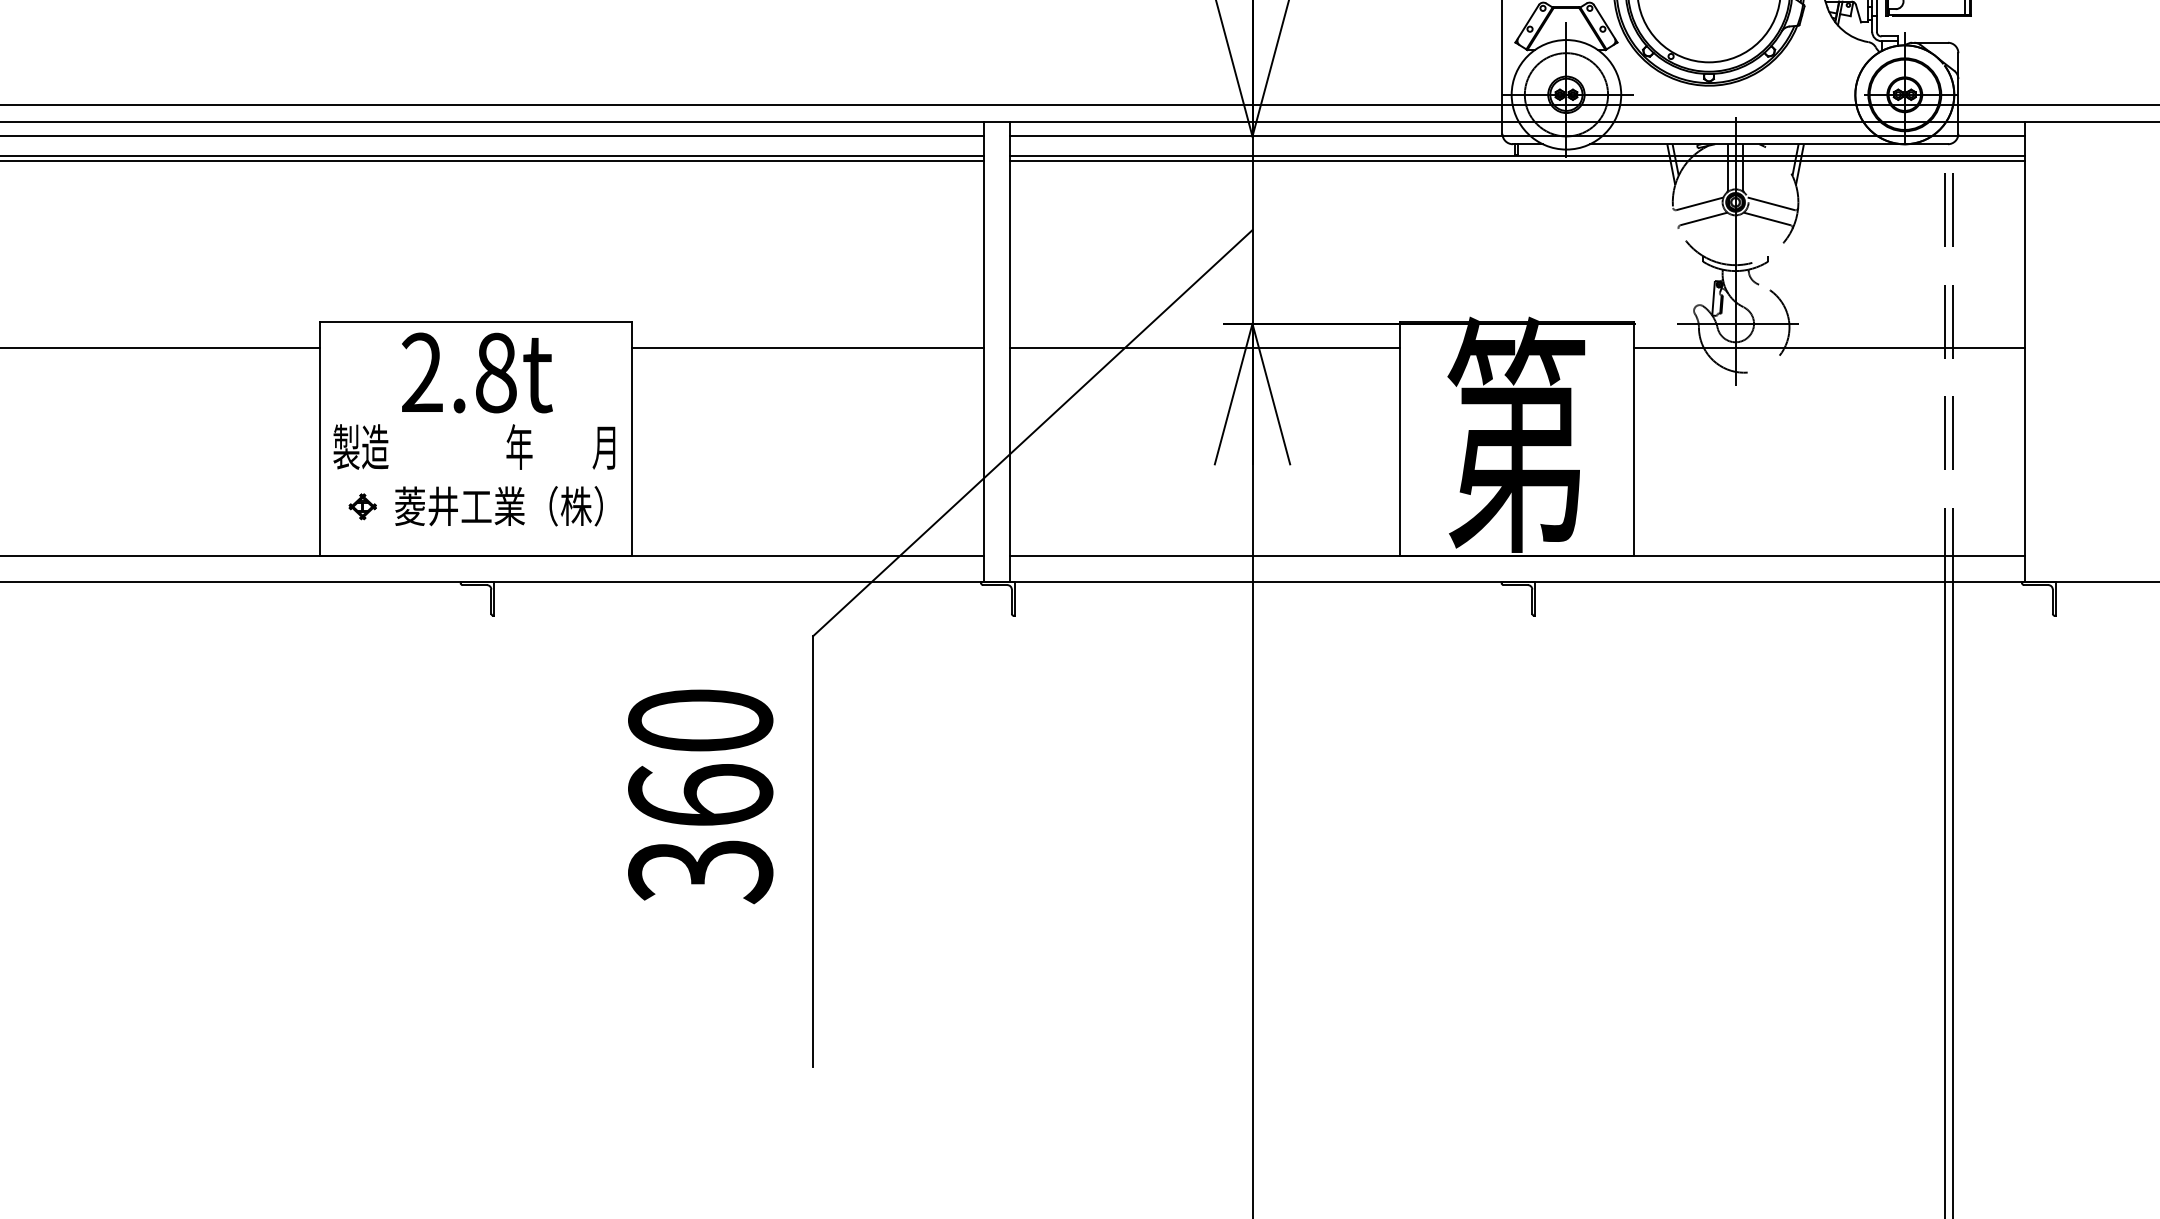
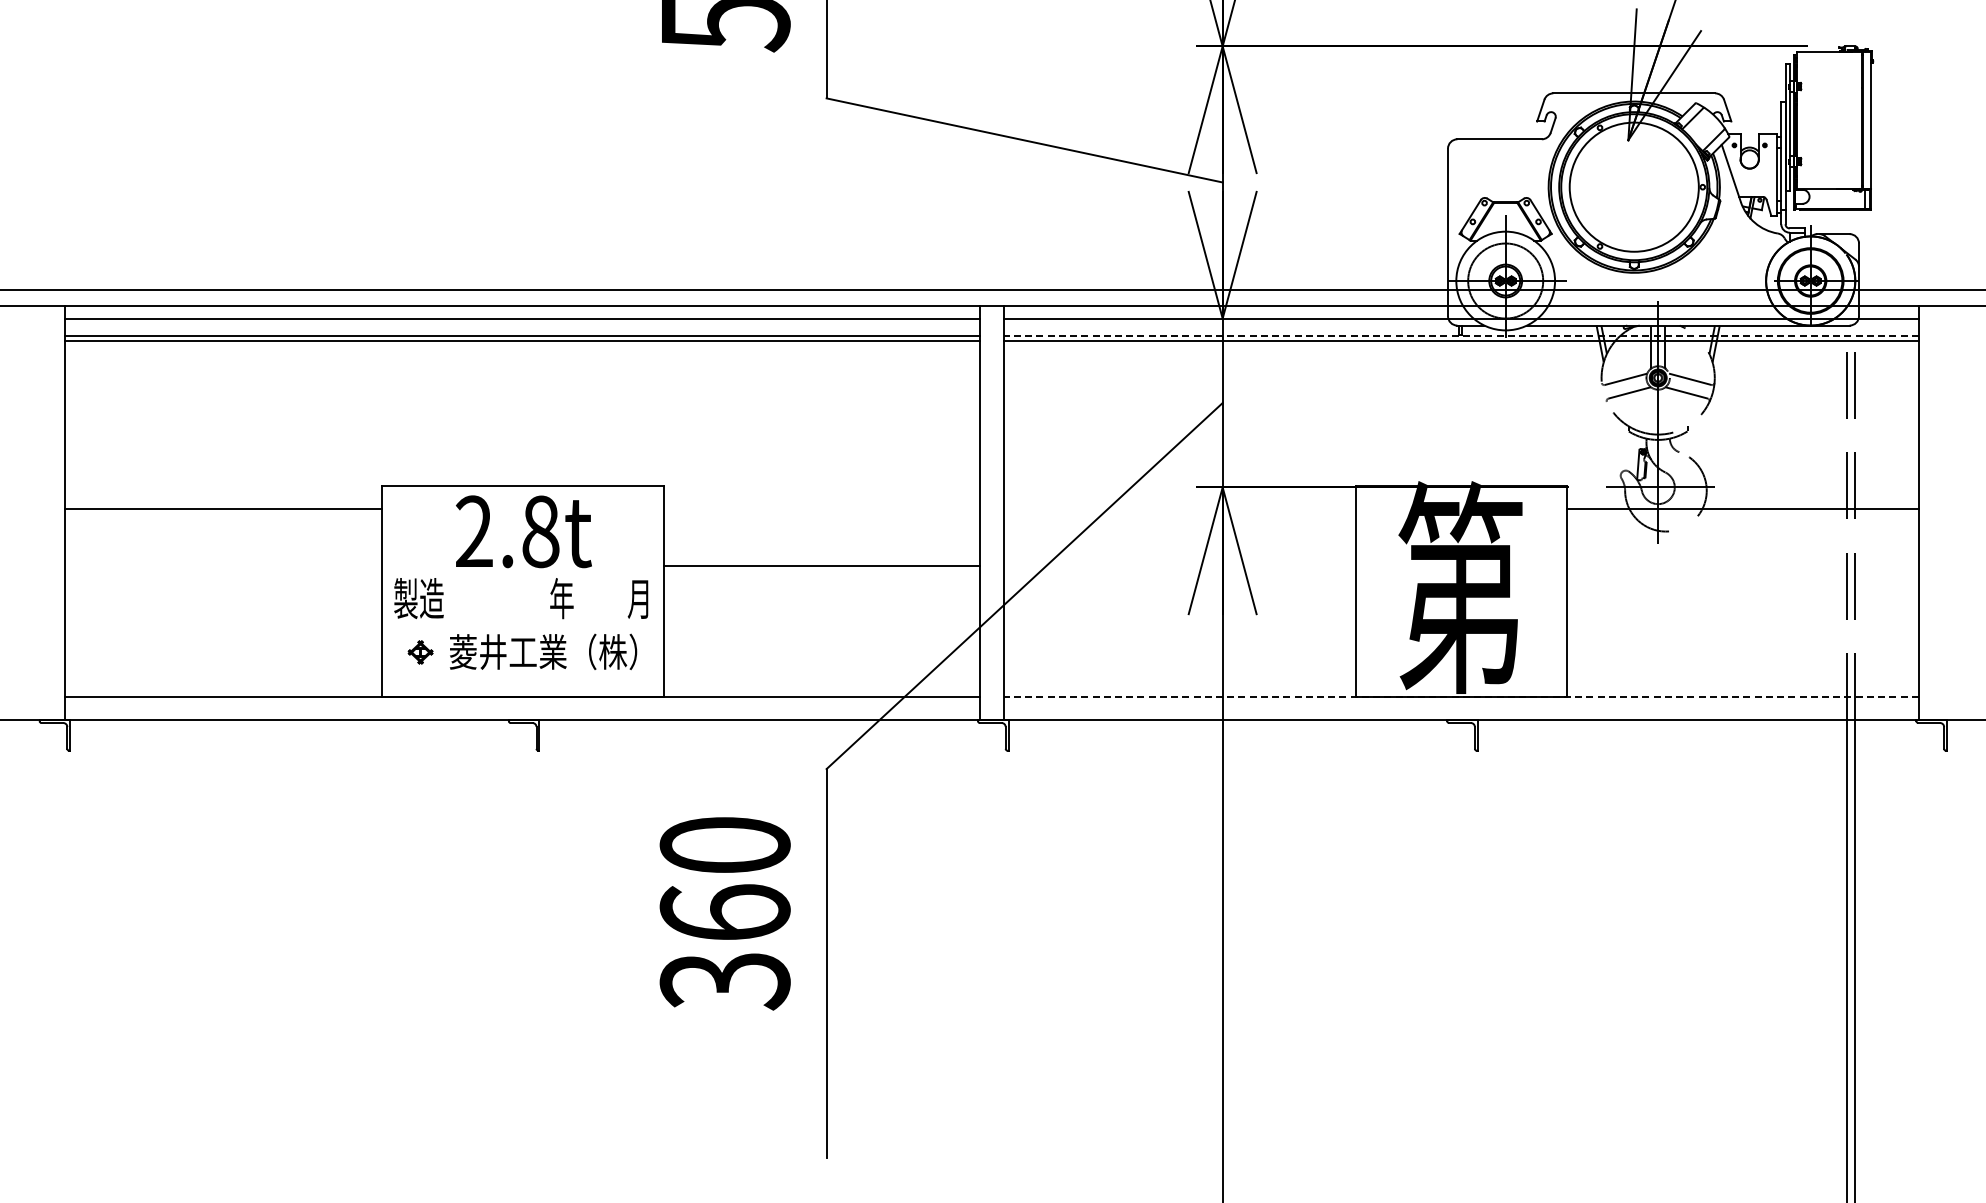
line: (1516, 156) -> (1460, 336), solid -> dashed
line: (807, 348) -> (821, 566), moved
line: (1204, 348) -> (1179, 509), removed
line: (1516, 555) -> (1460, 696), solid -> dashed

